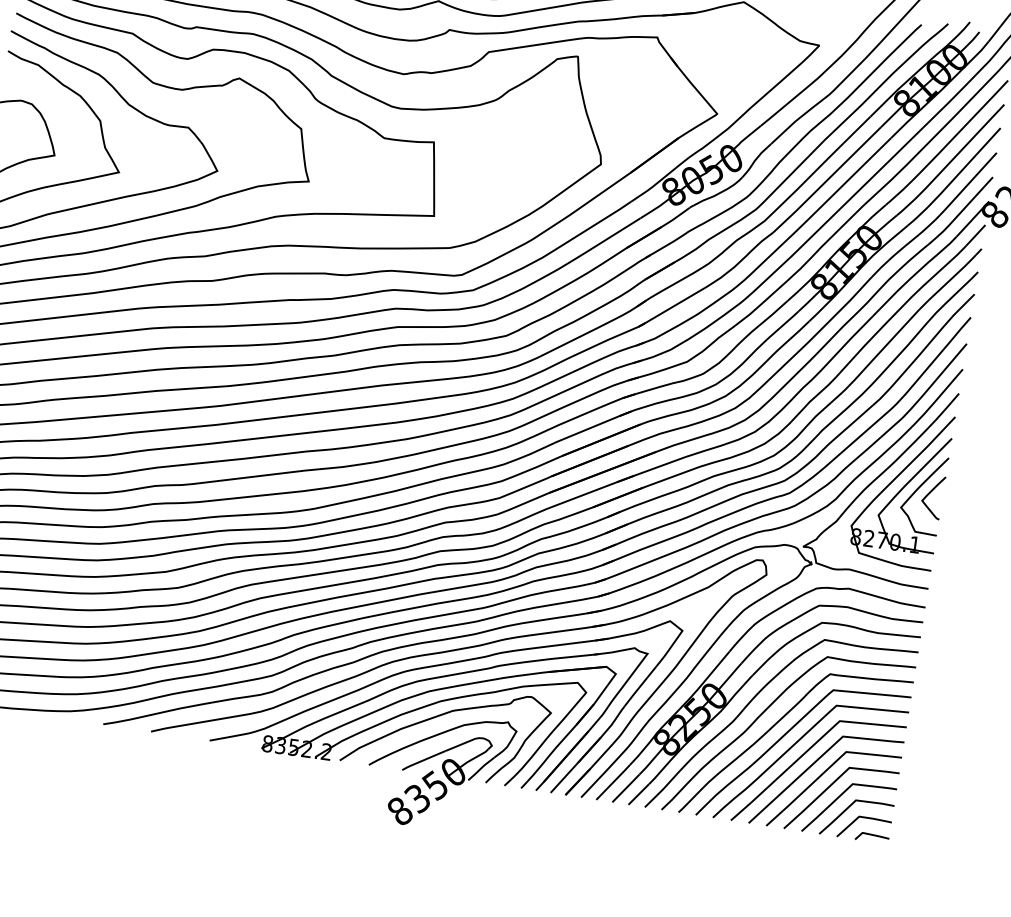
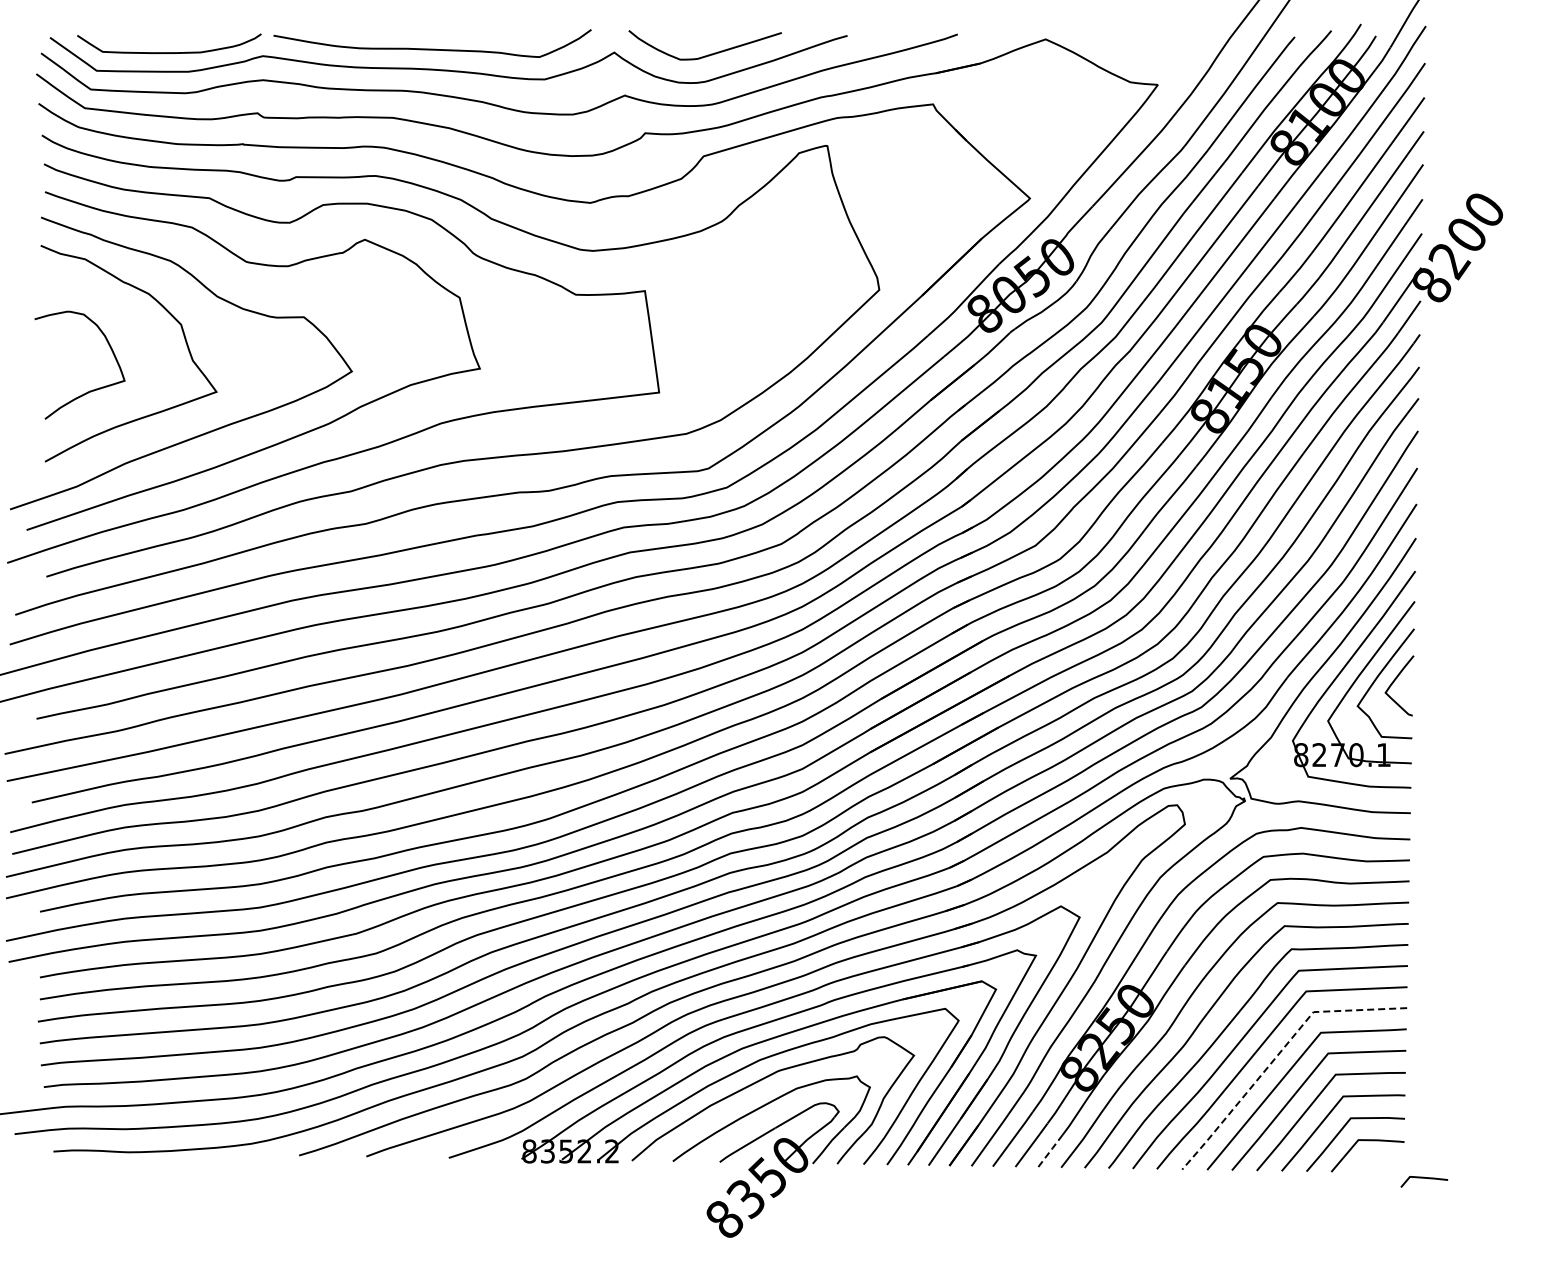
line: (809, 748) -> (1277, 1055), solid -> dashed
line: (638, 794) -> (1050, 1151), solid -> dashed
line: (872, 835) -> (1424, 1178), moved

